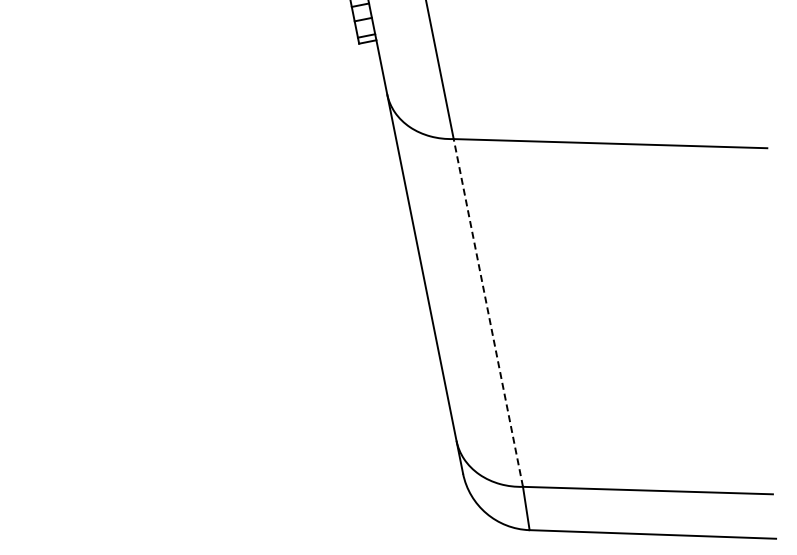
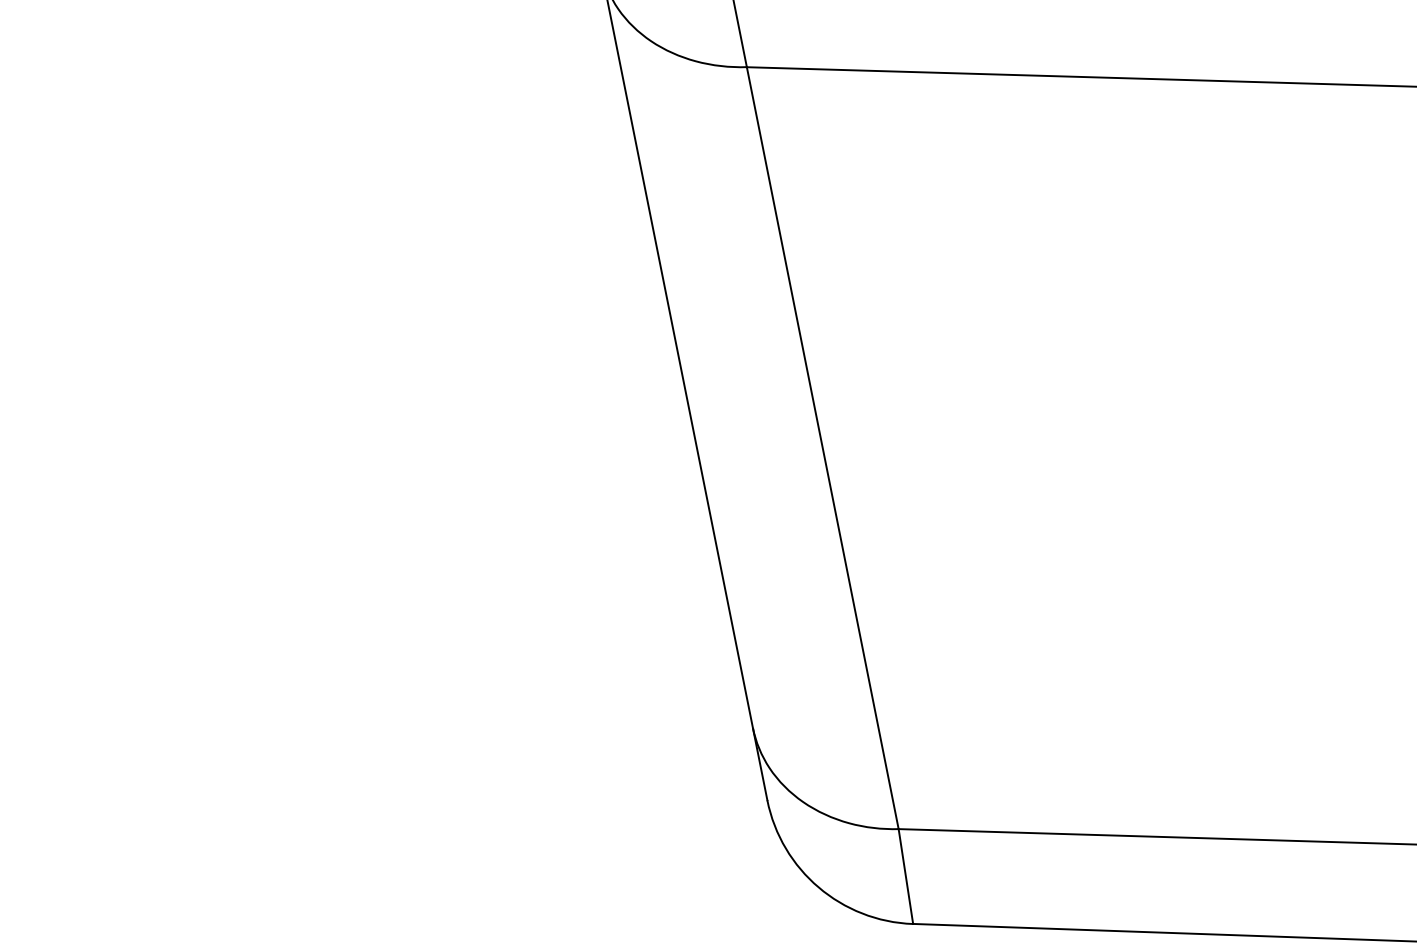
line: (488, 312) -> (823, 447), dashed -> solid

